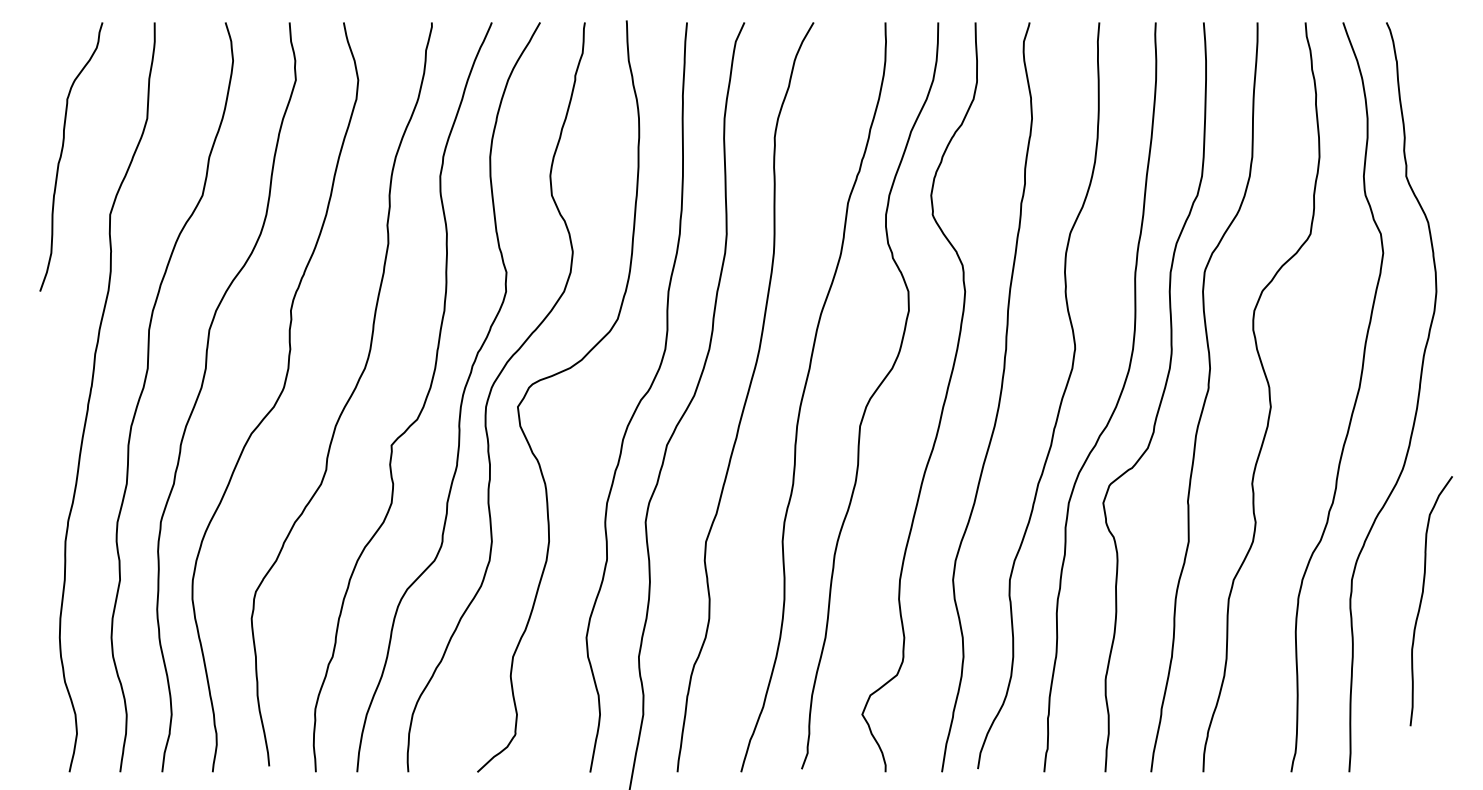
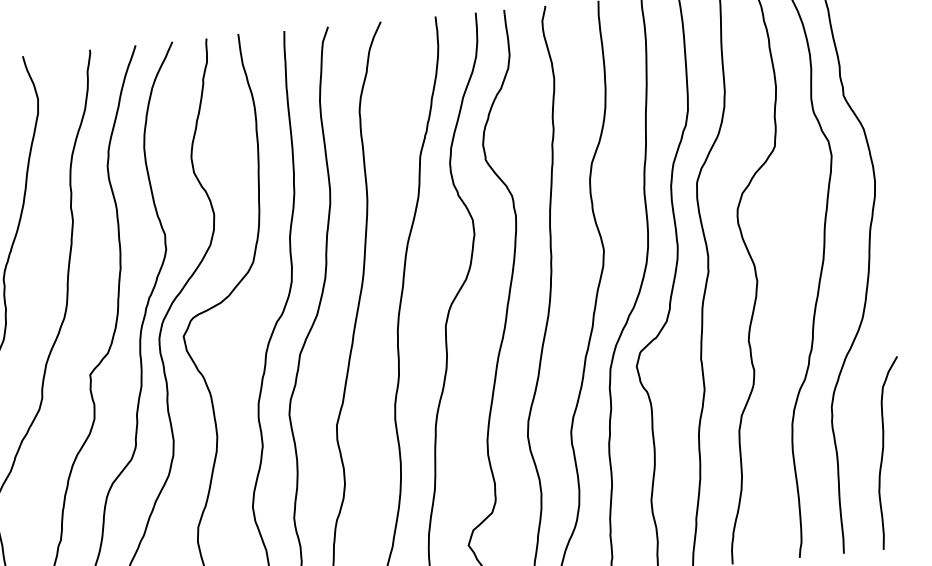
curve: (1422, 599) -> (883, 452), moved

